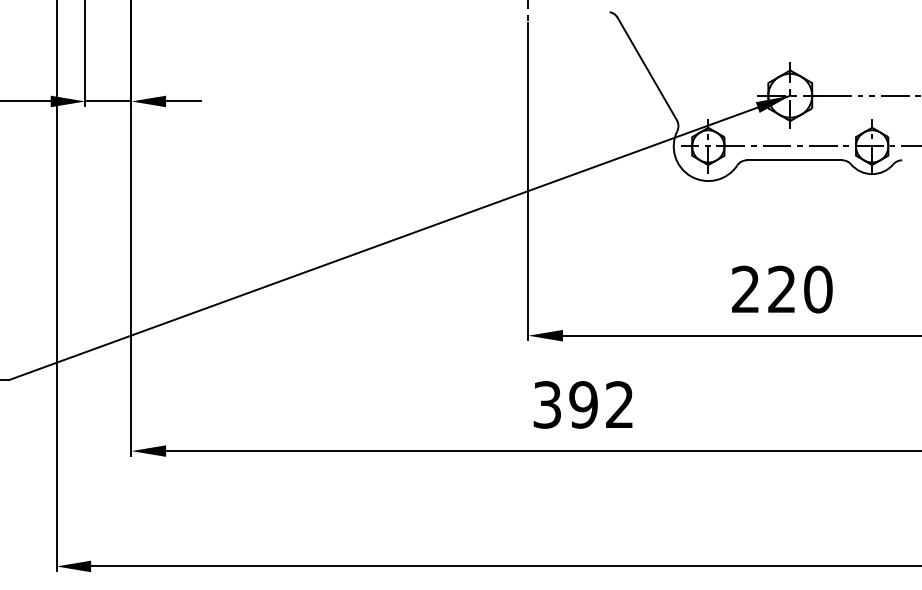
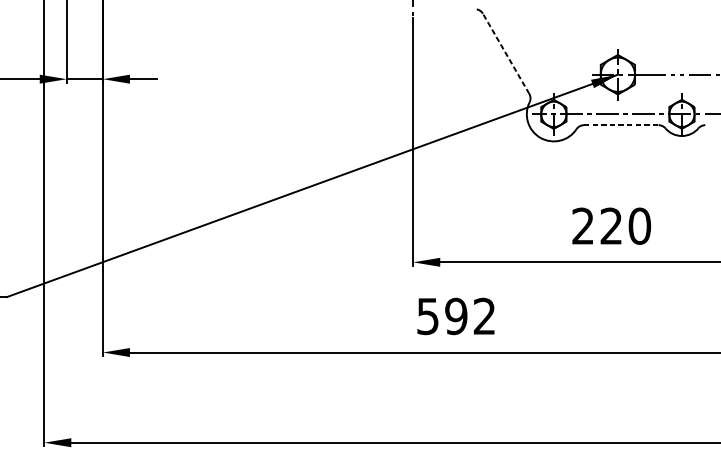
line: (647, 68) -> (506, 53), solid -> dashed
line: (794, 160) -> (621, 125), solid -> dashed
text: (547, 404) -> (428, 316), 392 -> 592

